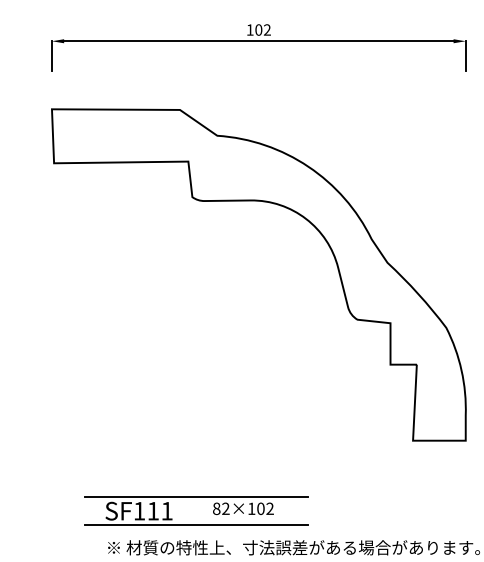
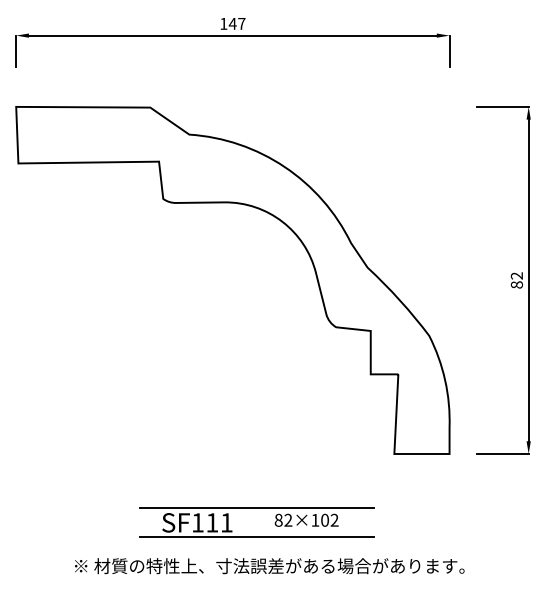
text: (262, 29) -> (236, 23), 102 -> 147
part: (195, 497) -> (256, 508), moved

